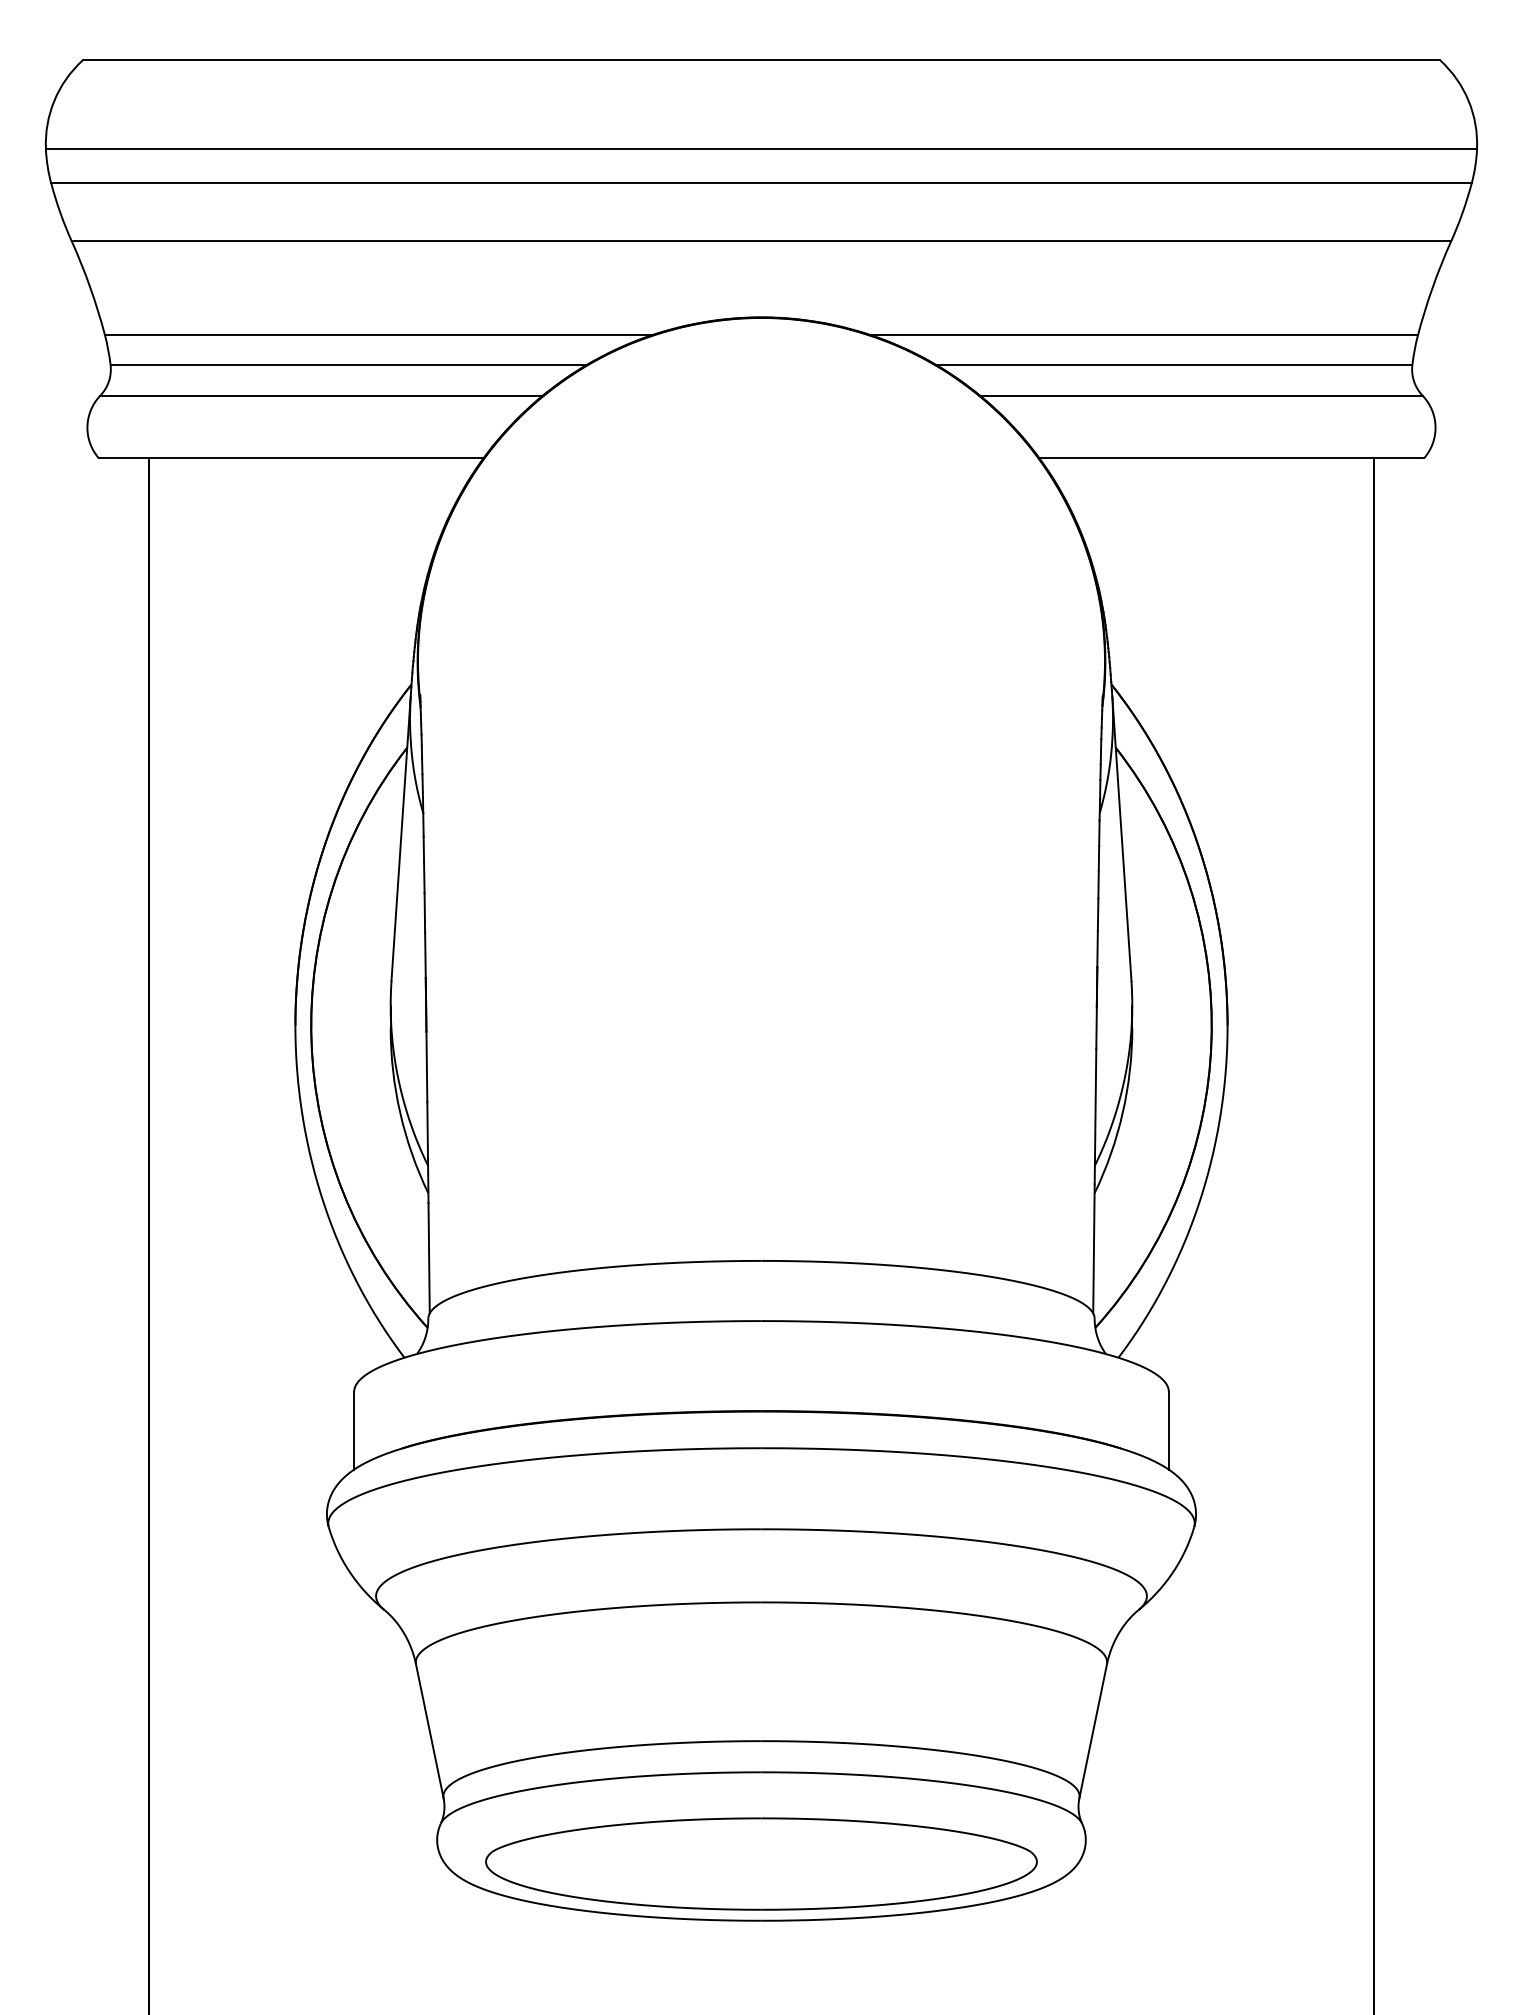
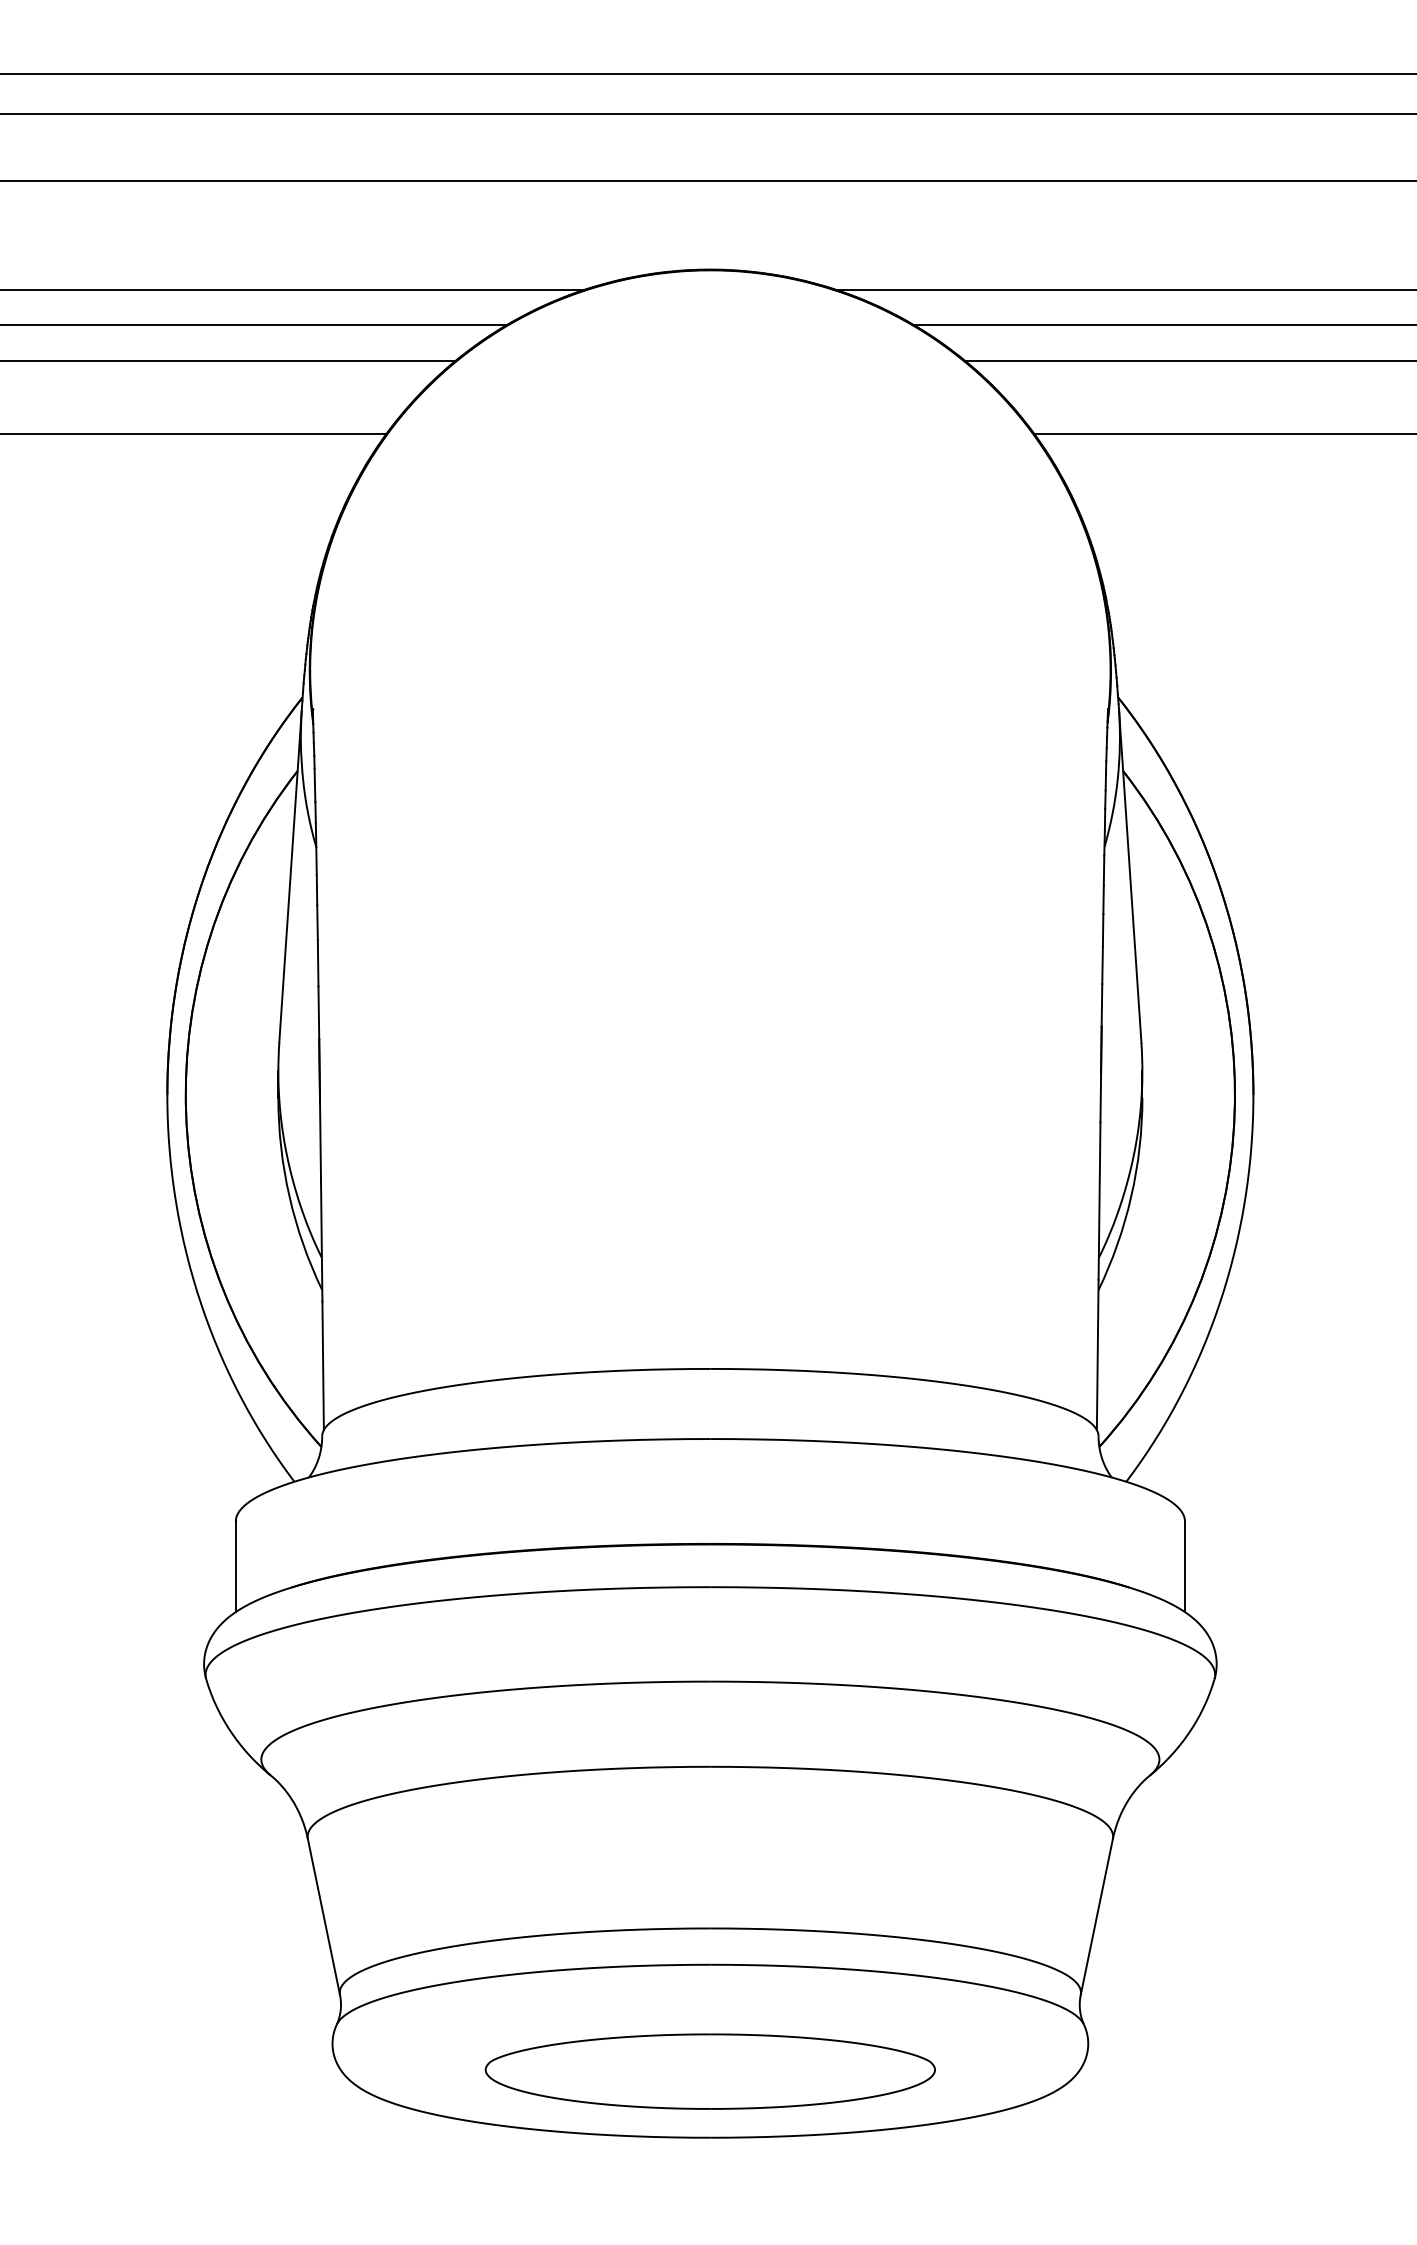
part: (761, 1863) -> (710, 2071), size x0.7

